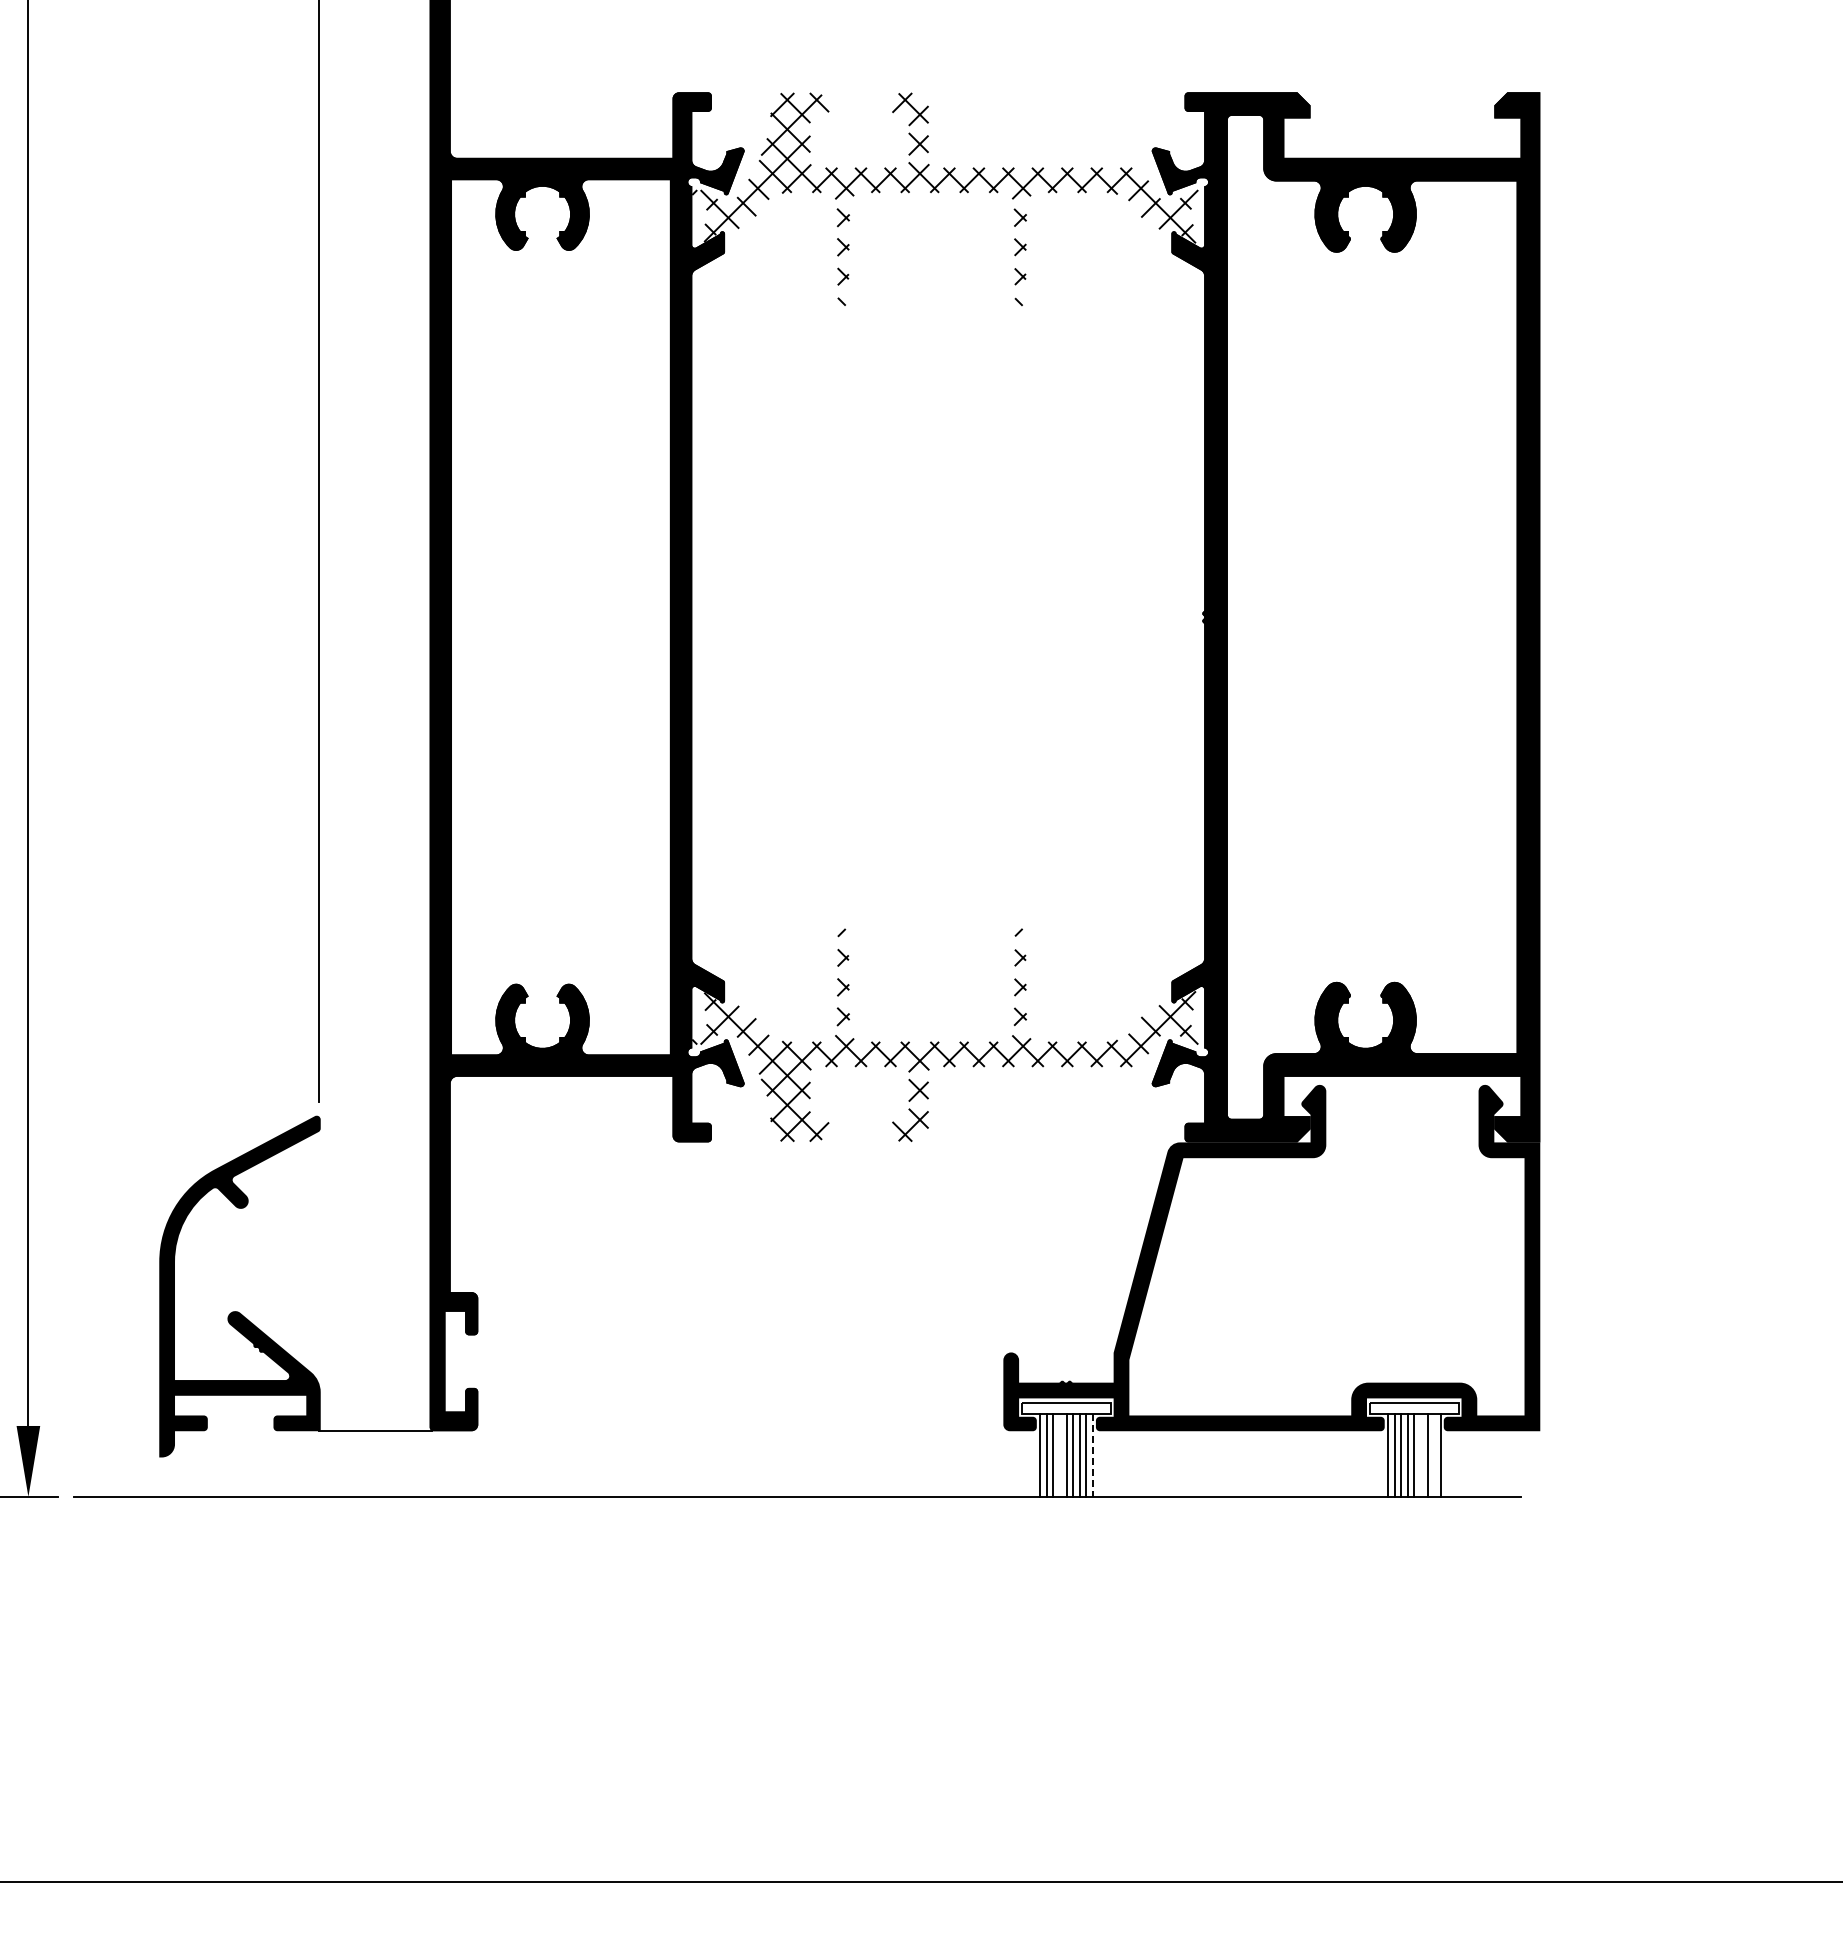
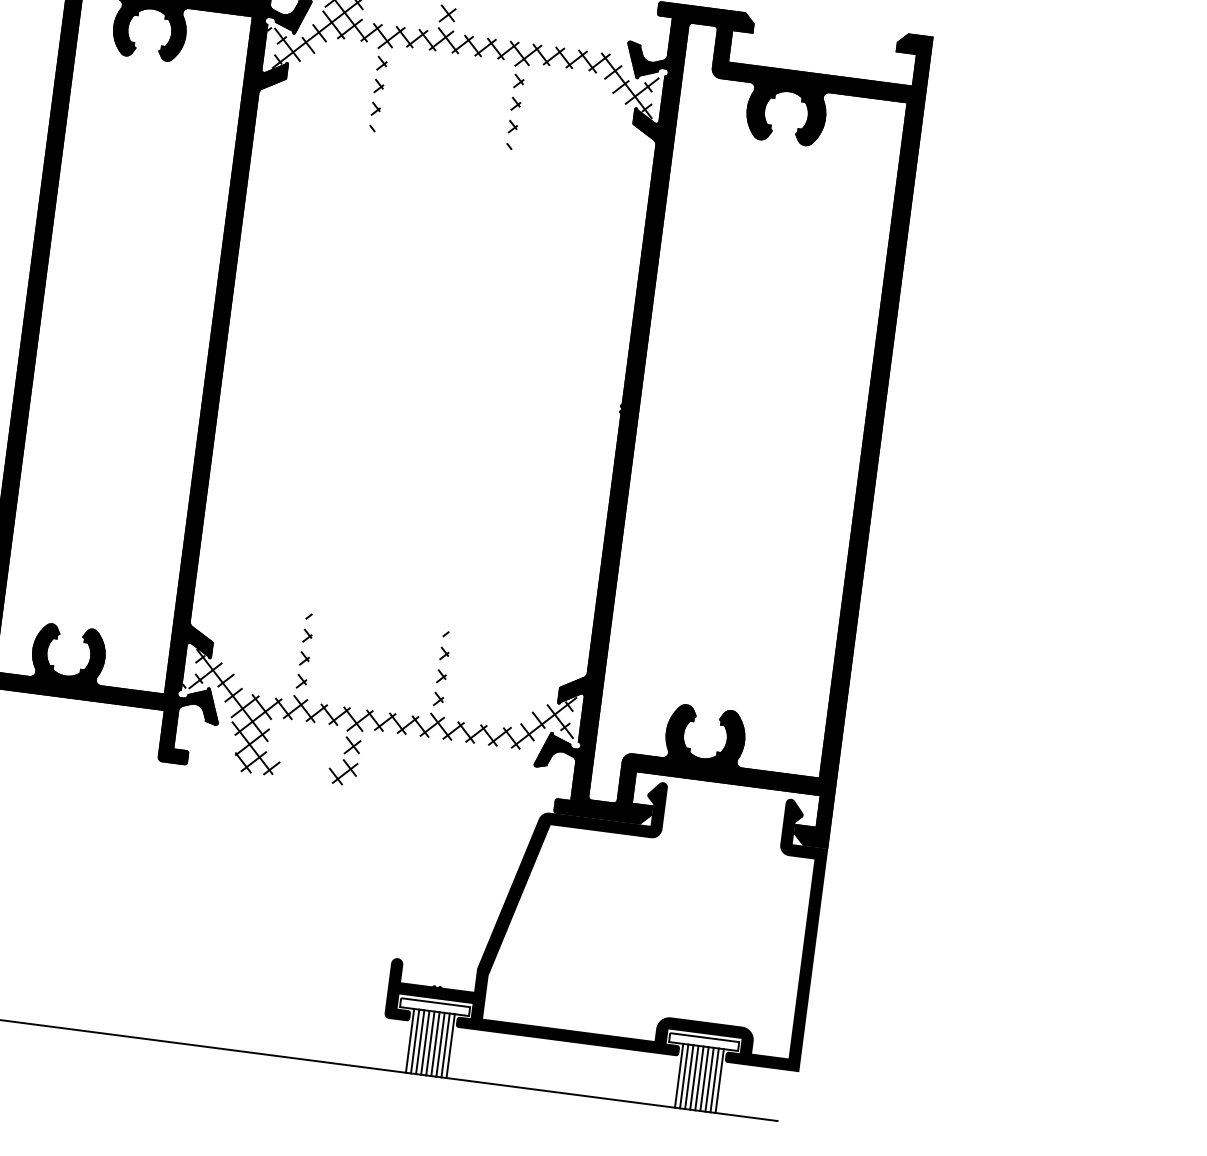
line: (1059, 1455) -> (424, 1042), added
line: (1420, 1455) -> (704, 1078), added
line: (1434, 1455) -> (714, 1080), added
line: (1092, 1456) -> (450, 1046), dashed -> solid

